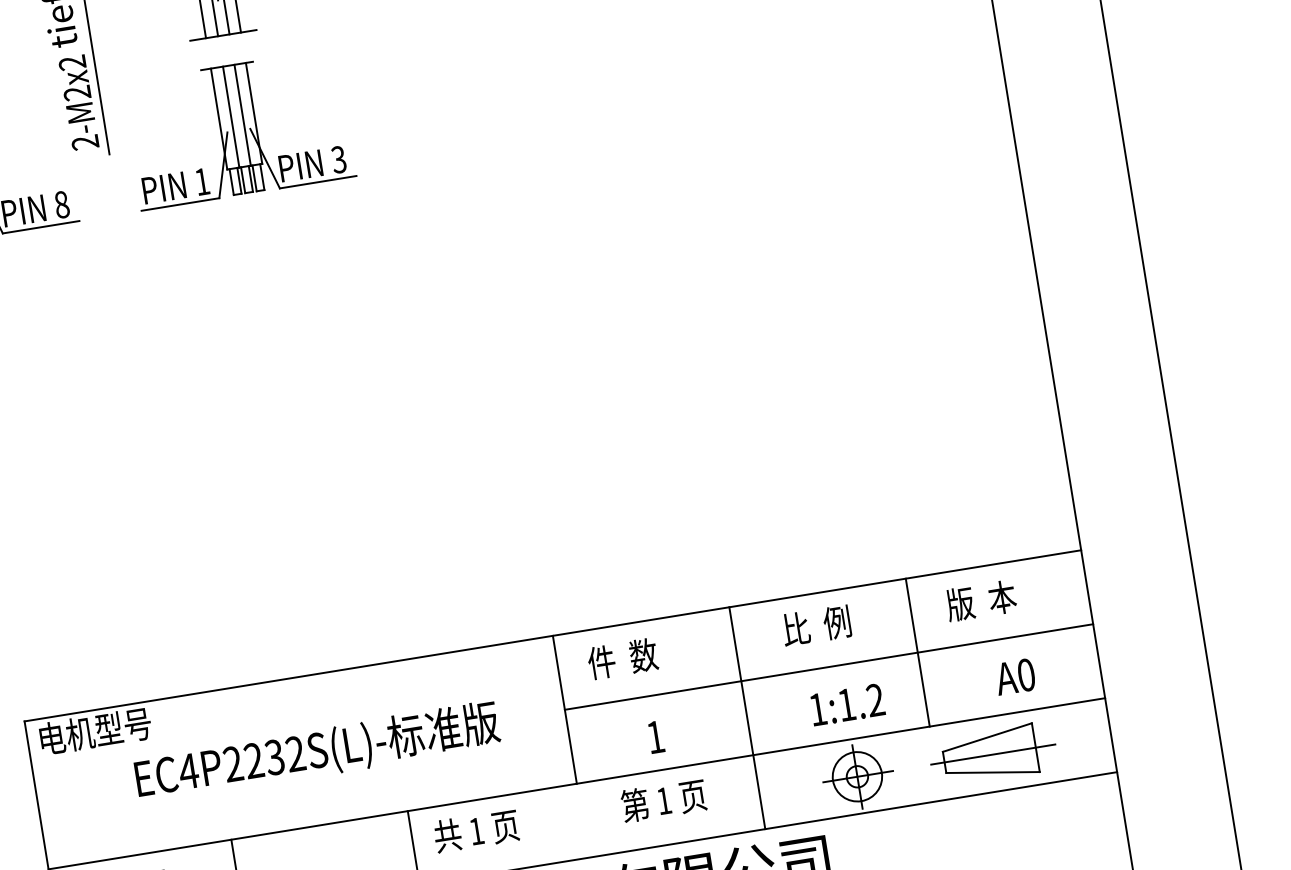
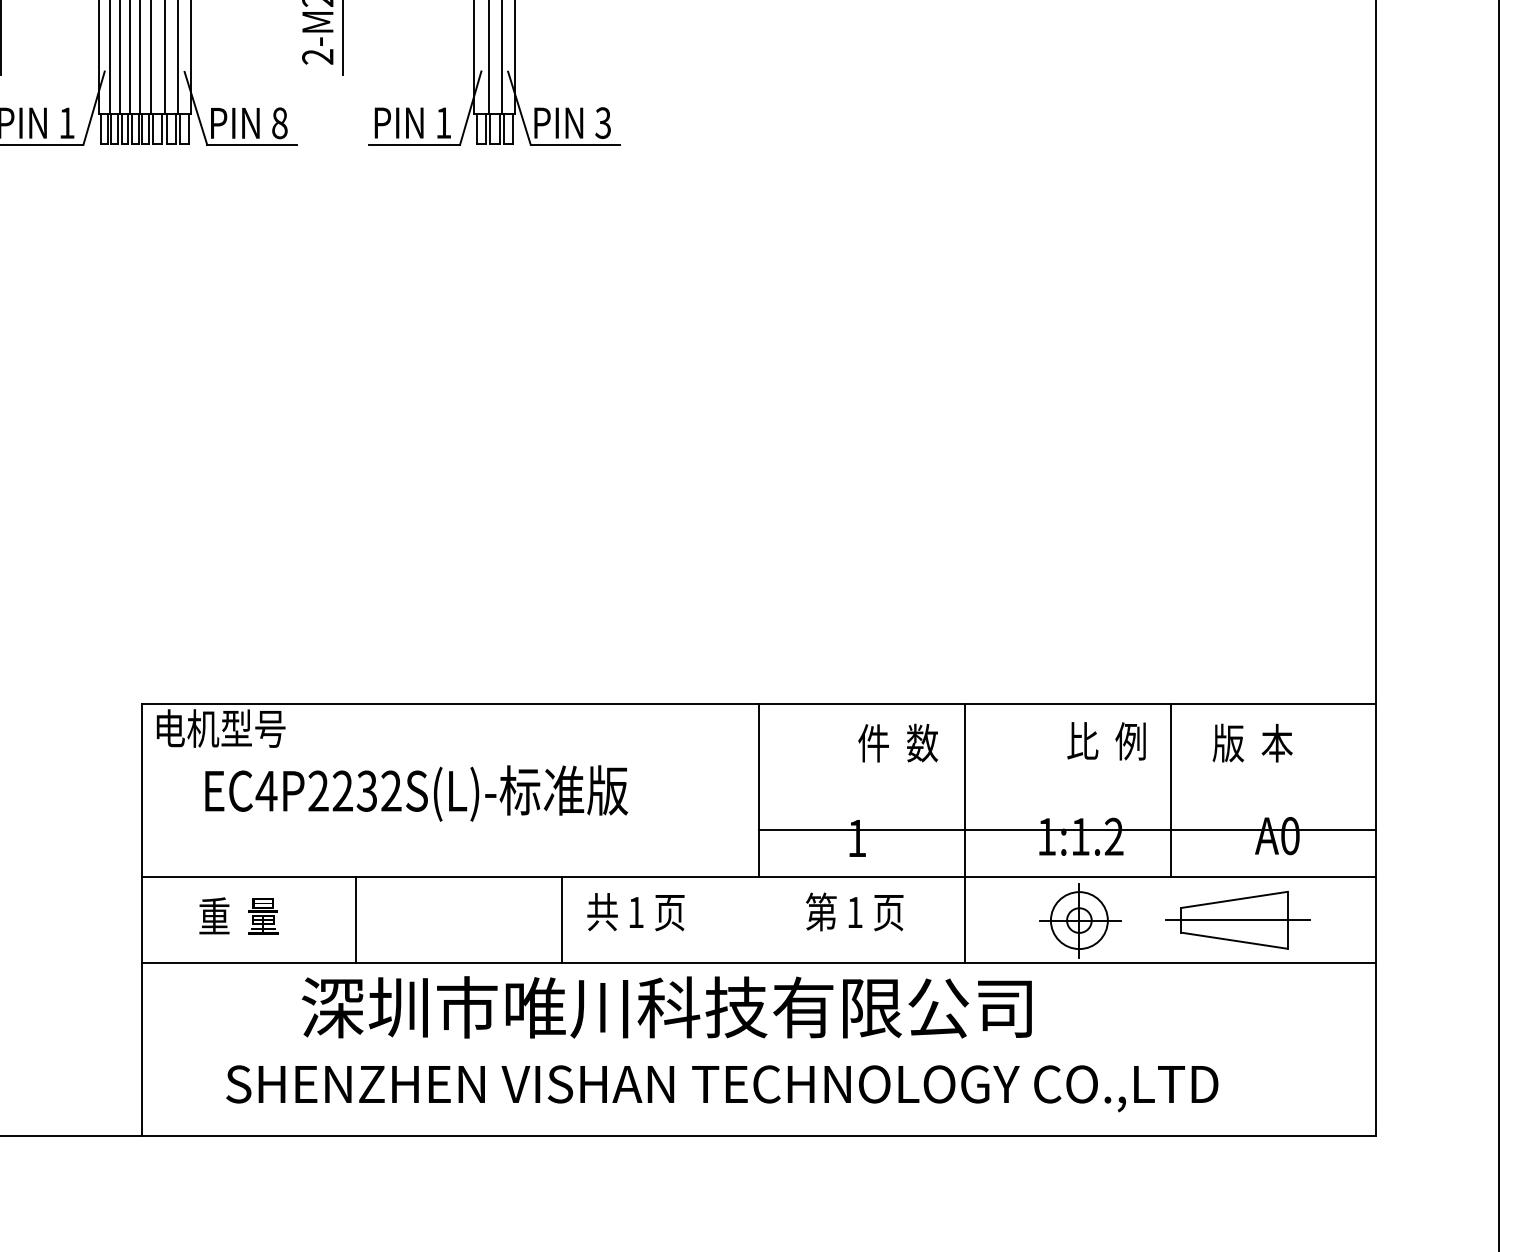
text: (816, 626) -> (1106, 741), moved
text: (622, 658) -> (897, 742), moved
line: (828, 667) -> (1066, 830), moved
text: (317, 752) -> (416, 793), moved

